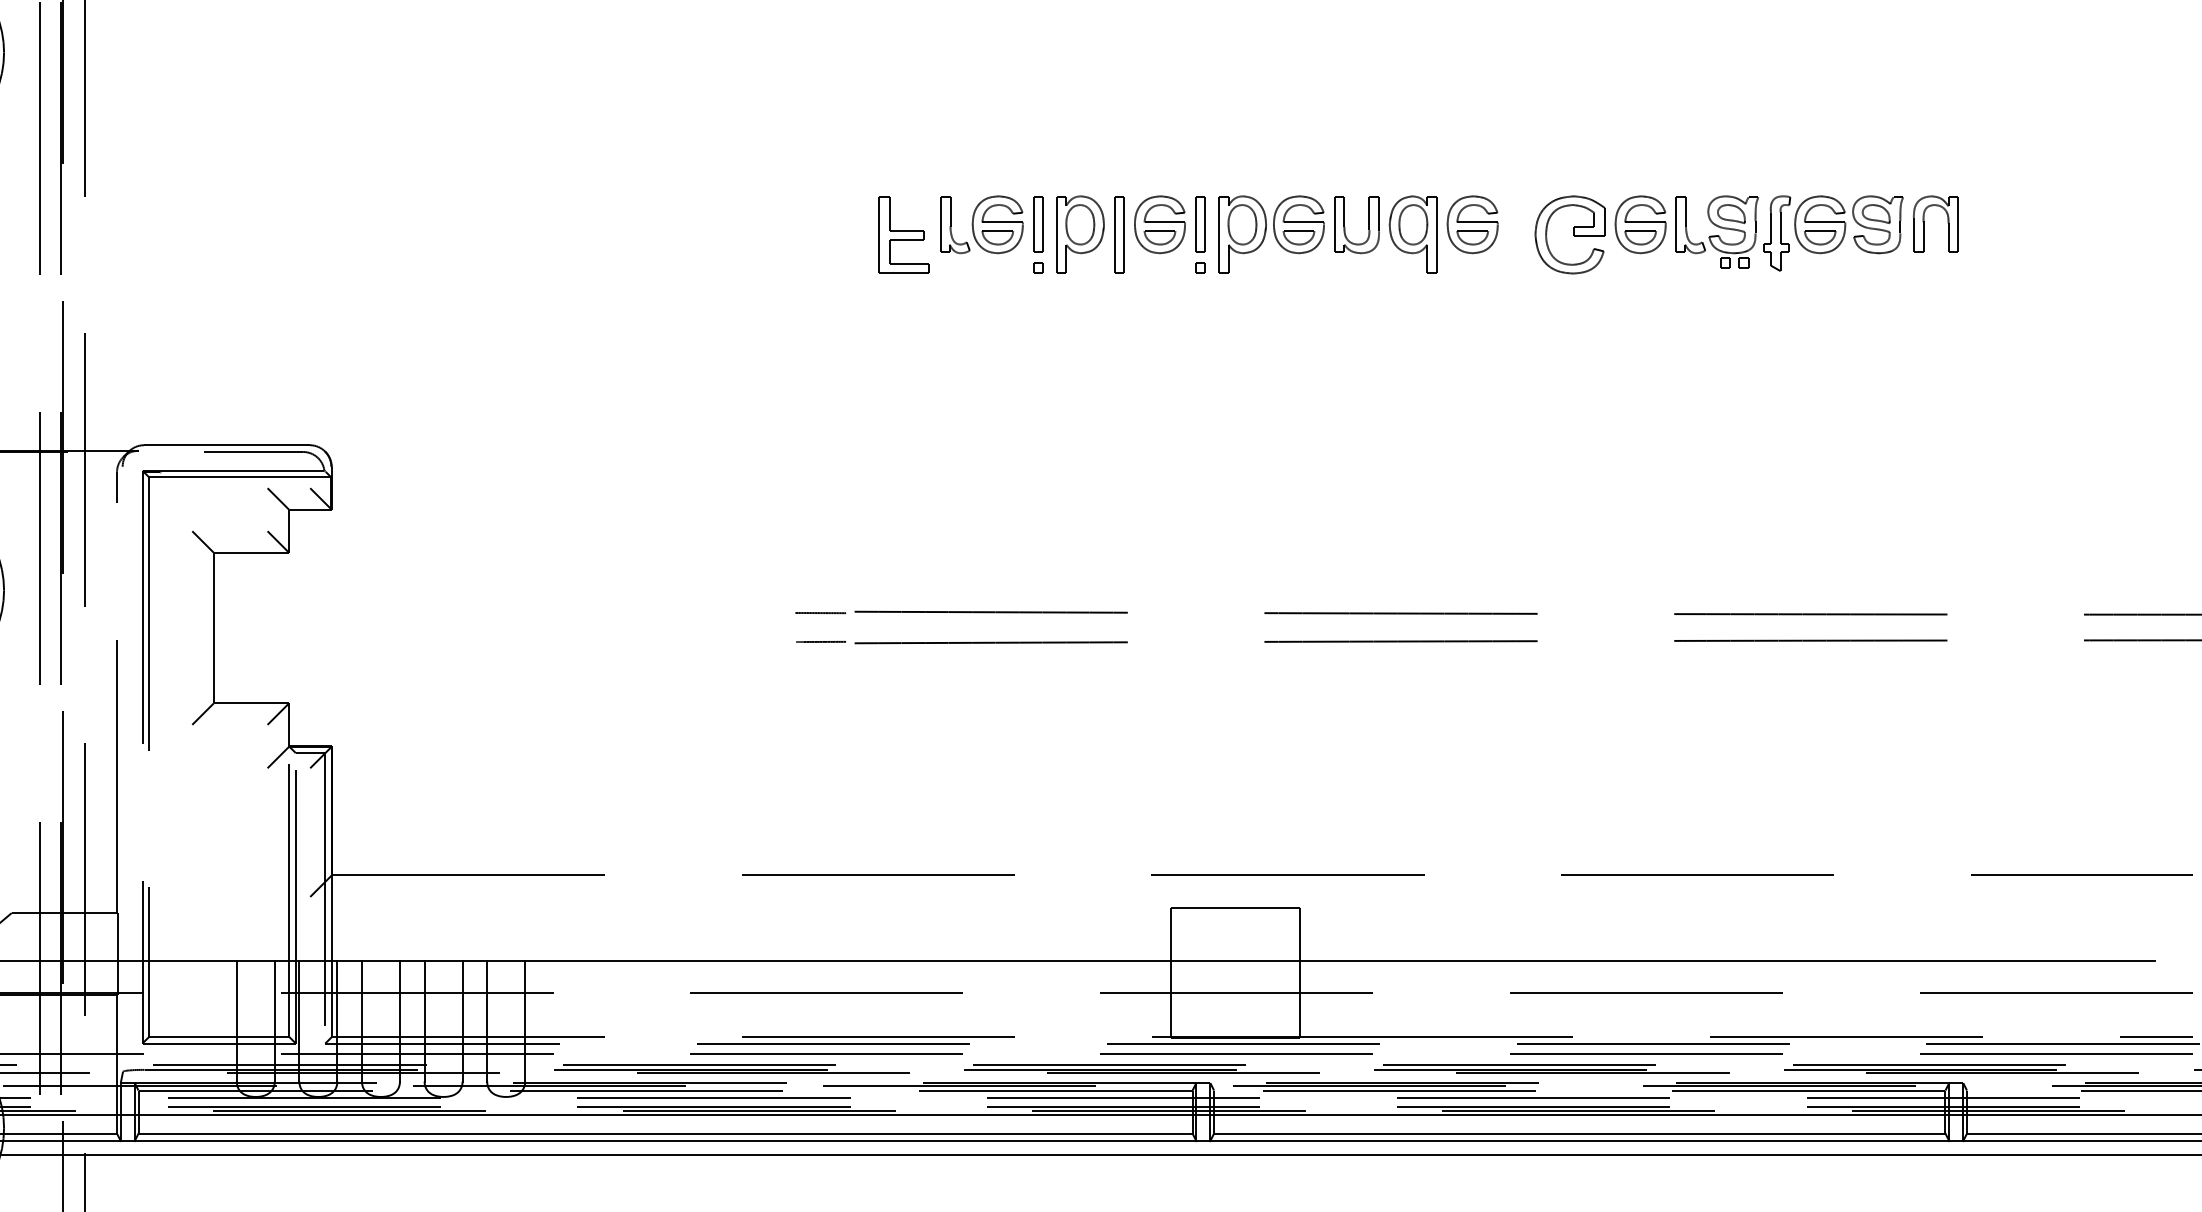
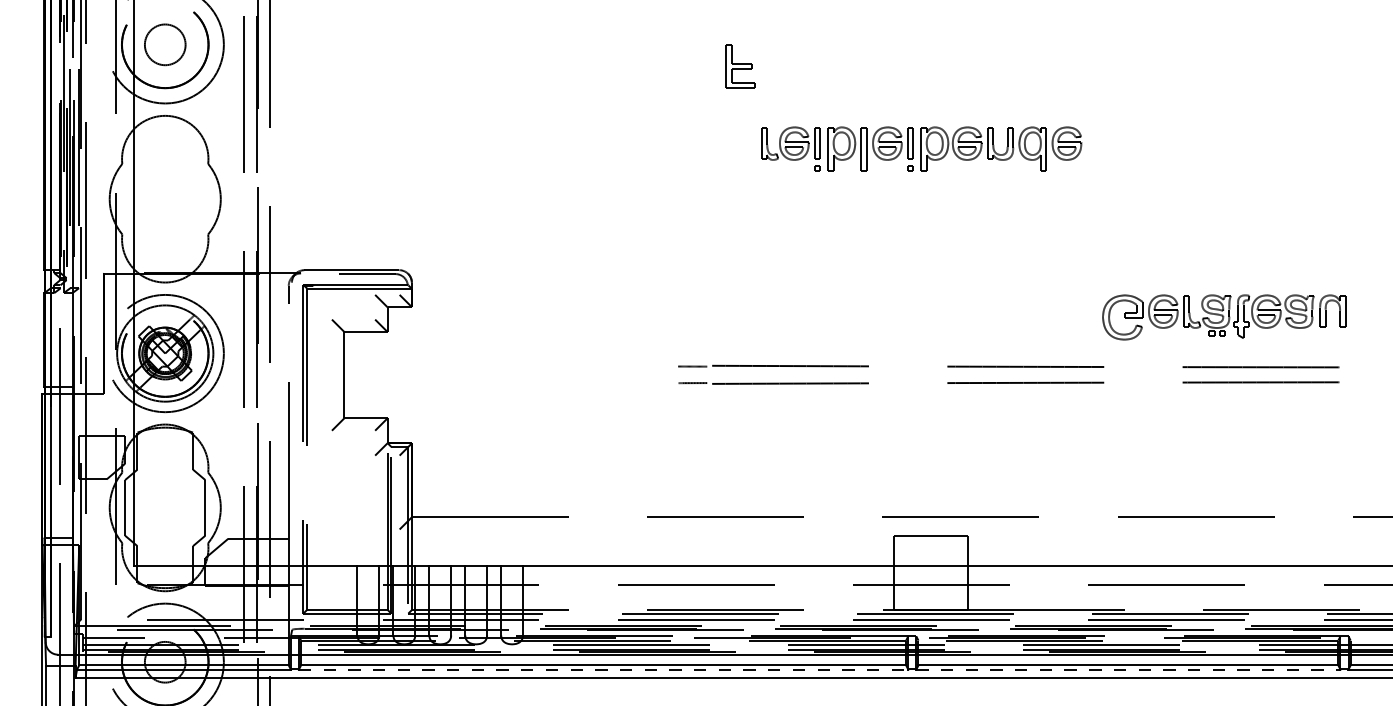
part: (904, 234) -> (740, 66), moved
part: (1747, 234) -> (1224, 317), moved
line: (665, 1140) -> (603, 669), solid -> dashed
line: (1579, 1140) -> (1128, 669), solid -> dashed

